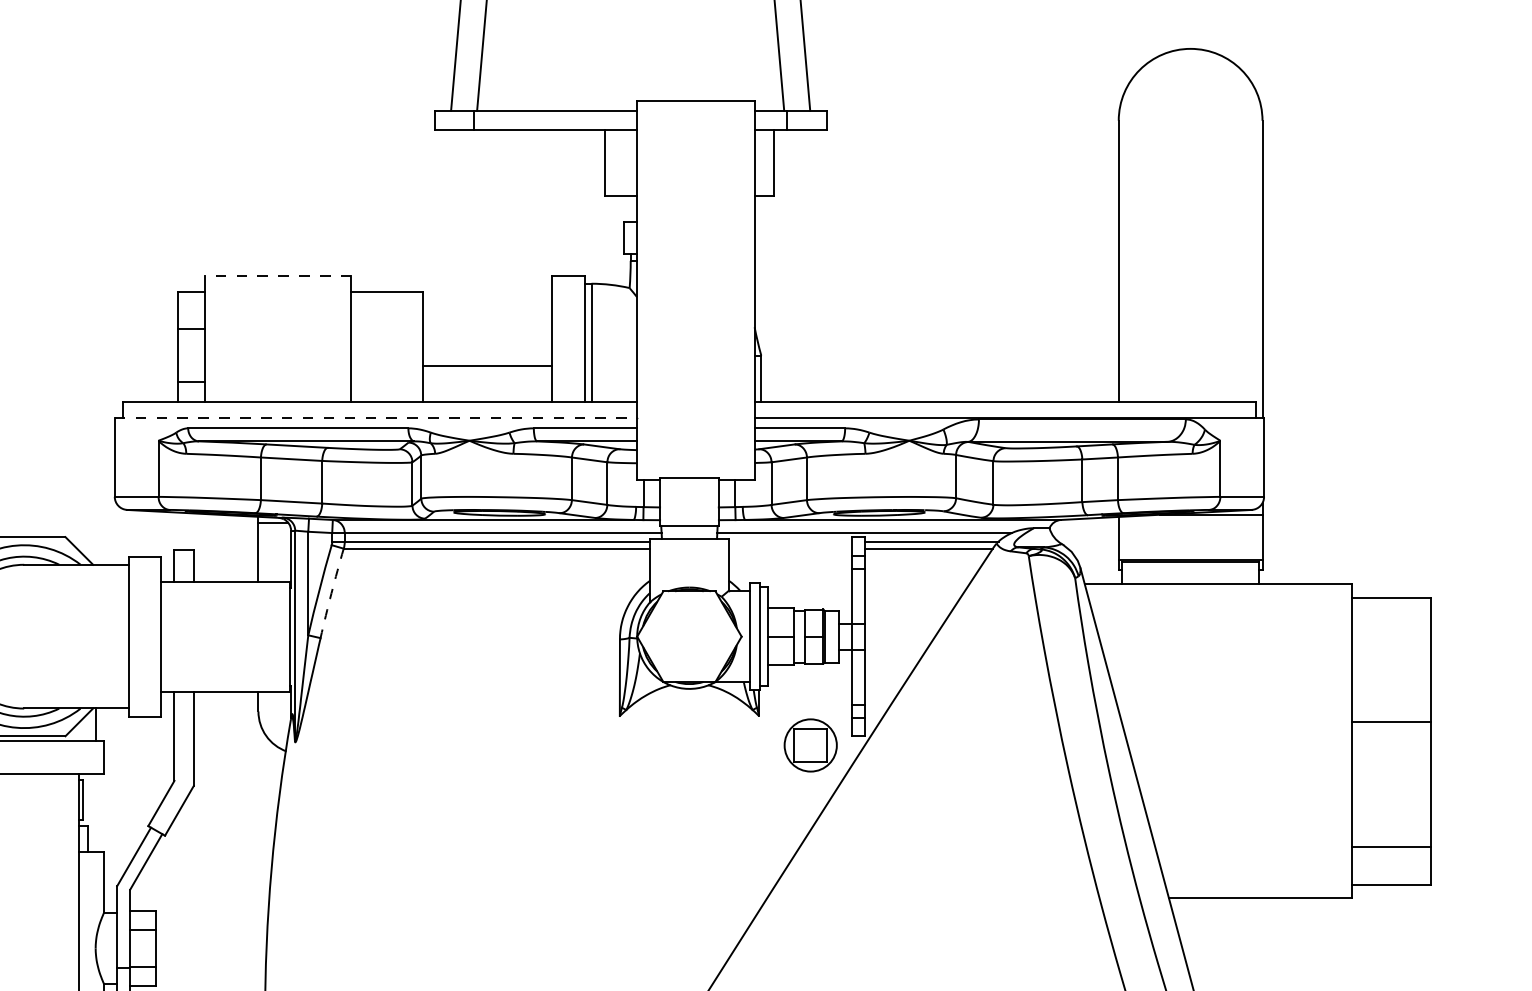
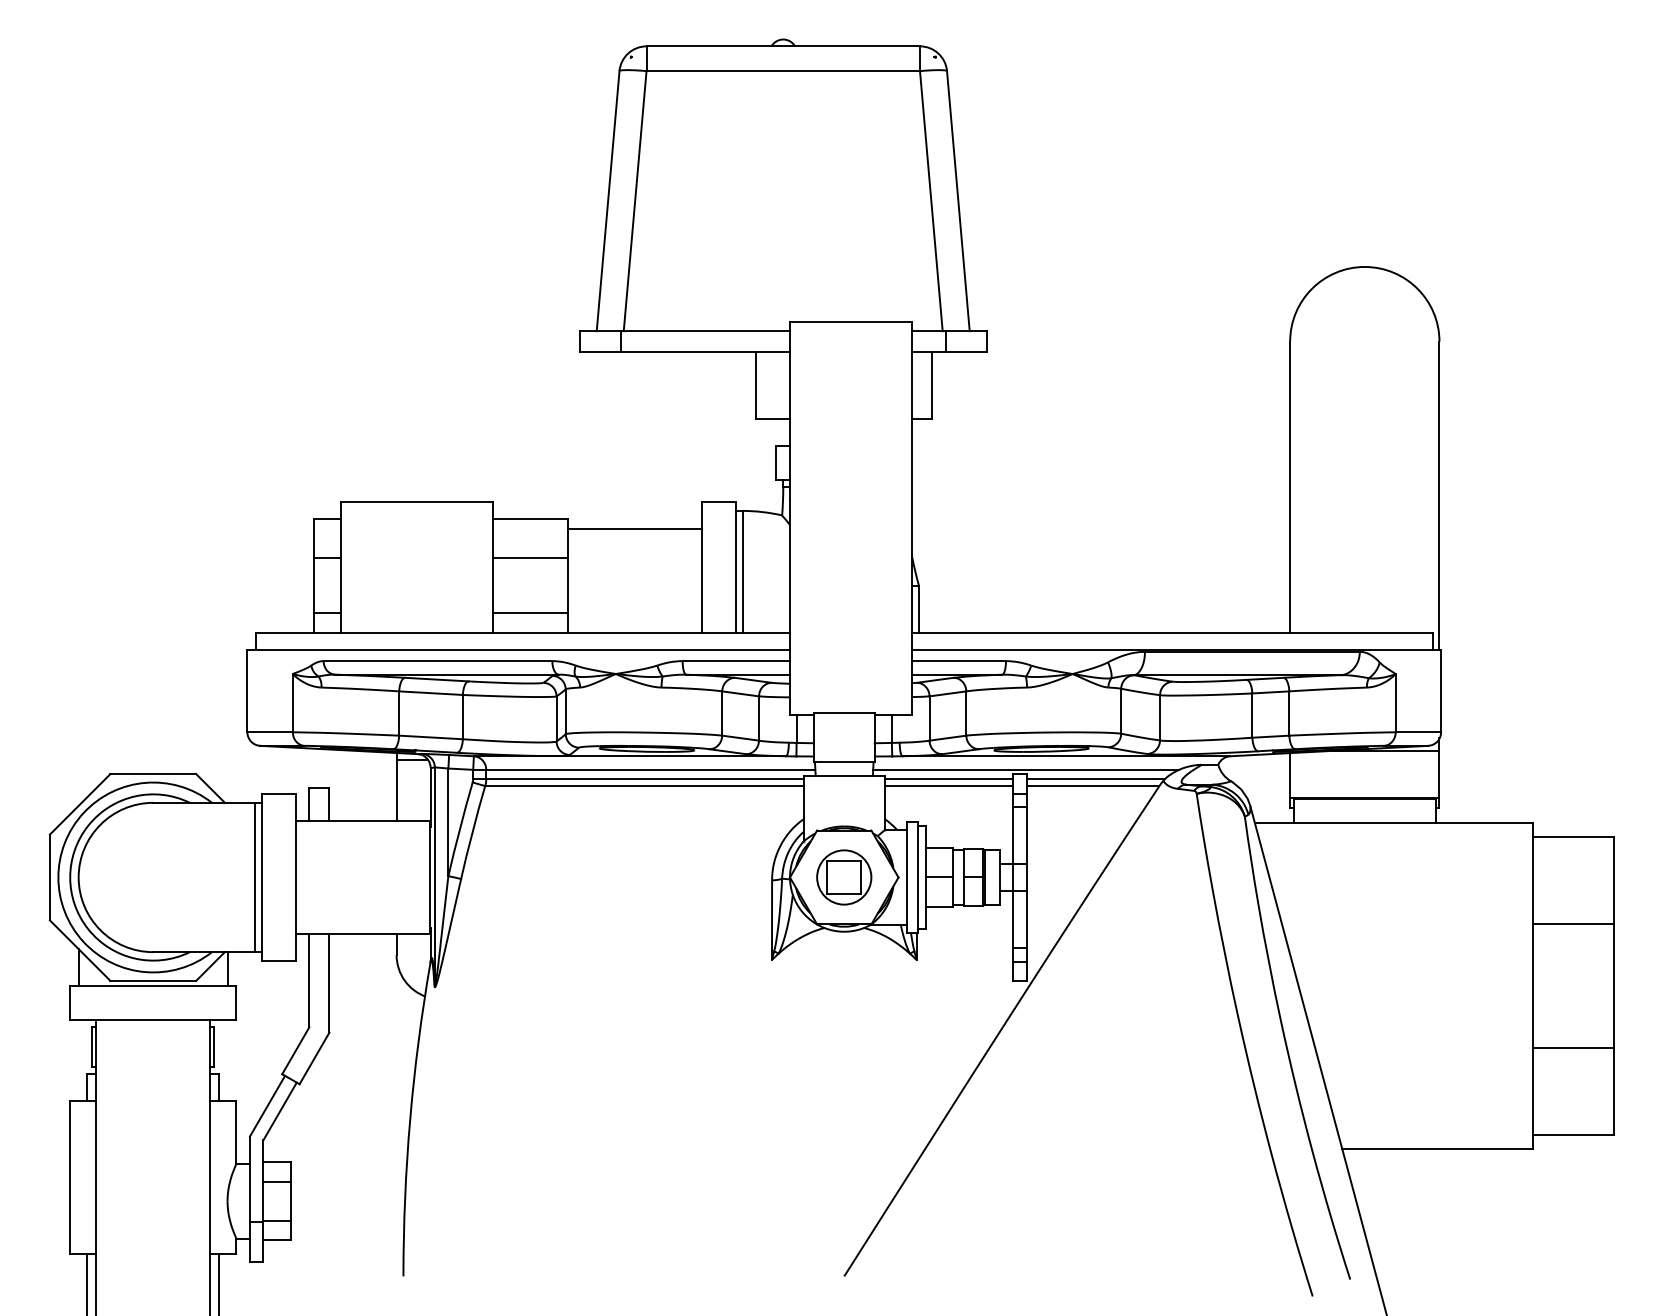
line: (277, 275) -> (416, 502), dashed -> solid
line: (387, 329) -> (530, 558), added
line: (487, 366) -> (634, 528), moved
line: (387, 381) -> (530, 612), added
line: (376, 418) -> (519, 650), dashed -> solid
line: (789, 541) -> (948, 778), added
line: (789, 549) -> (948, 786), added
arc: (331, 593) -> (472, 832), dashed -> solid
line: (122, 636) -> (255, 877), added
line: (1391, 722) -> (1573, 924), moved
part: (810, 745) -> (844, 877), moved
line: (1391, 846) -> (1573, 1047), moved

